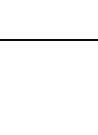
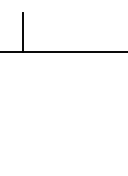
line: (17, 24) -> (22, 31), added

